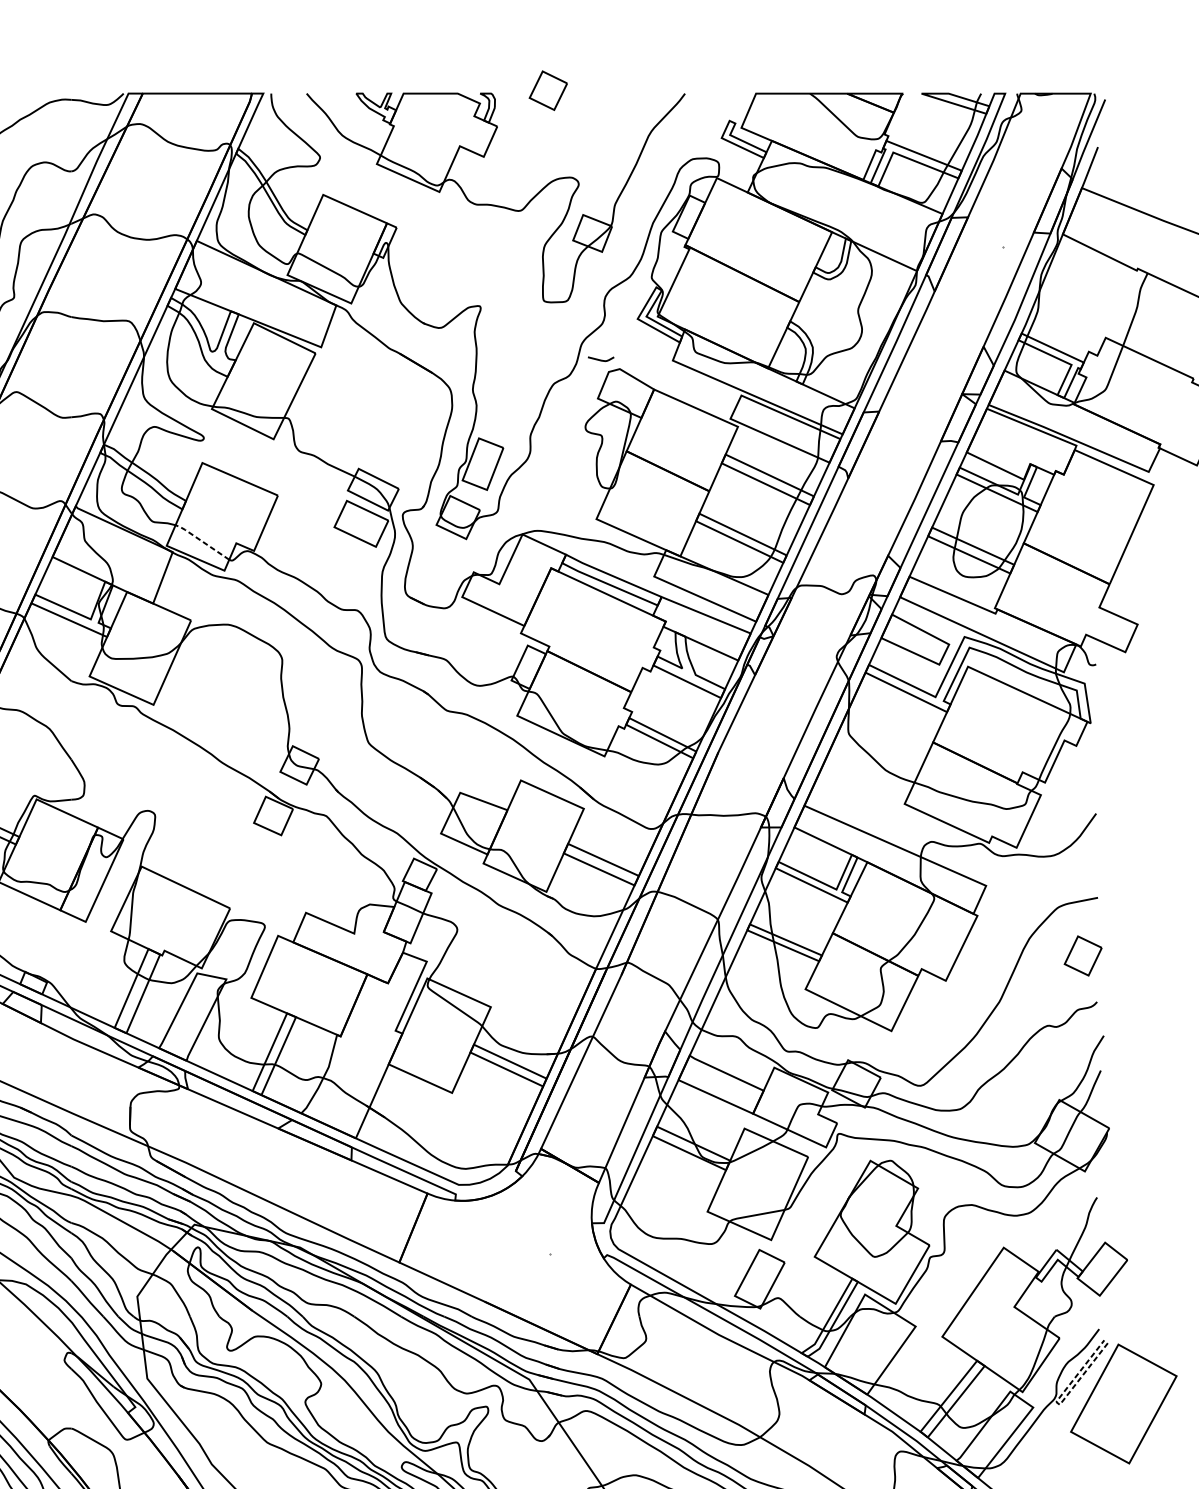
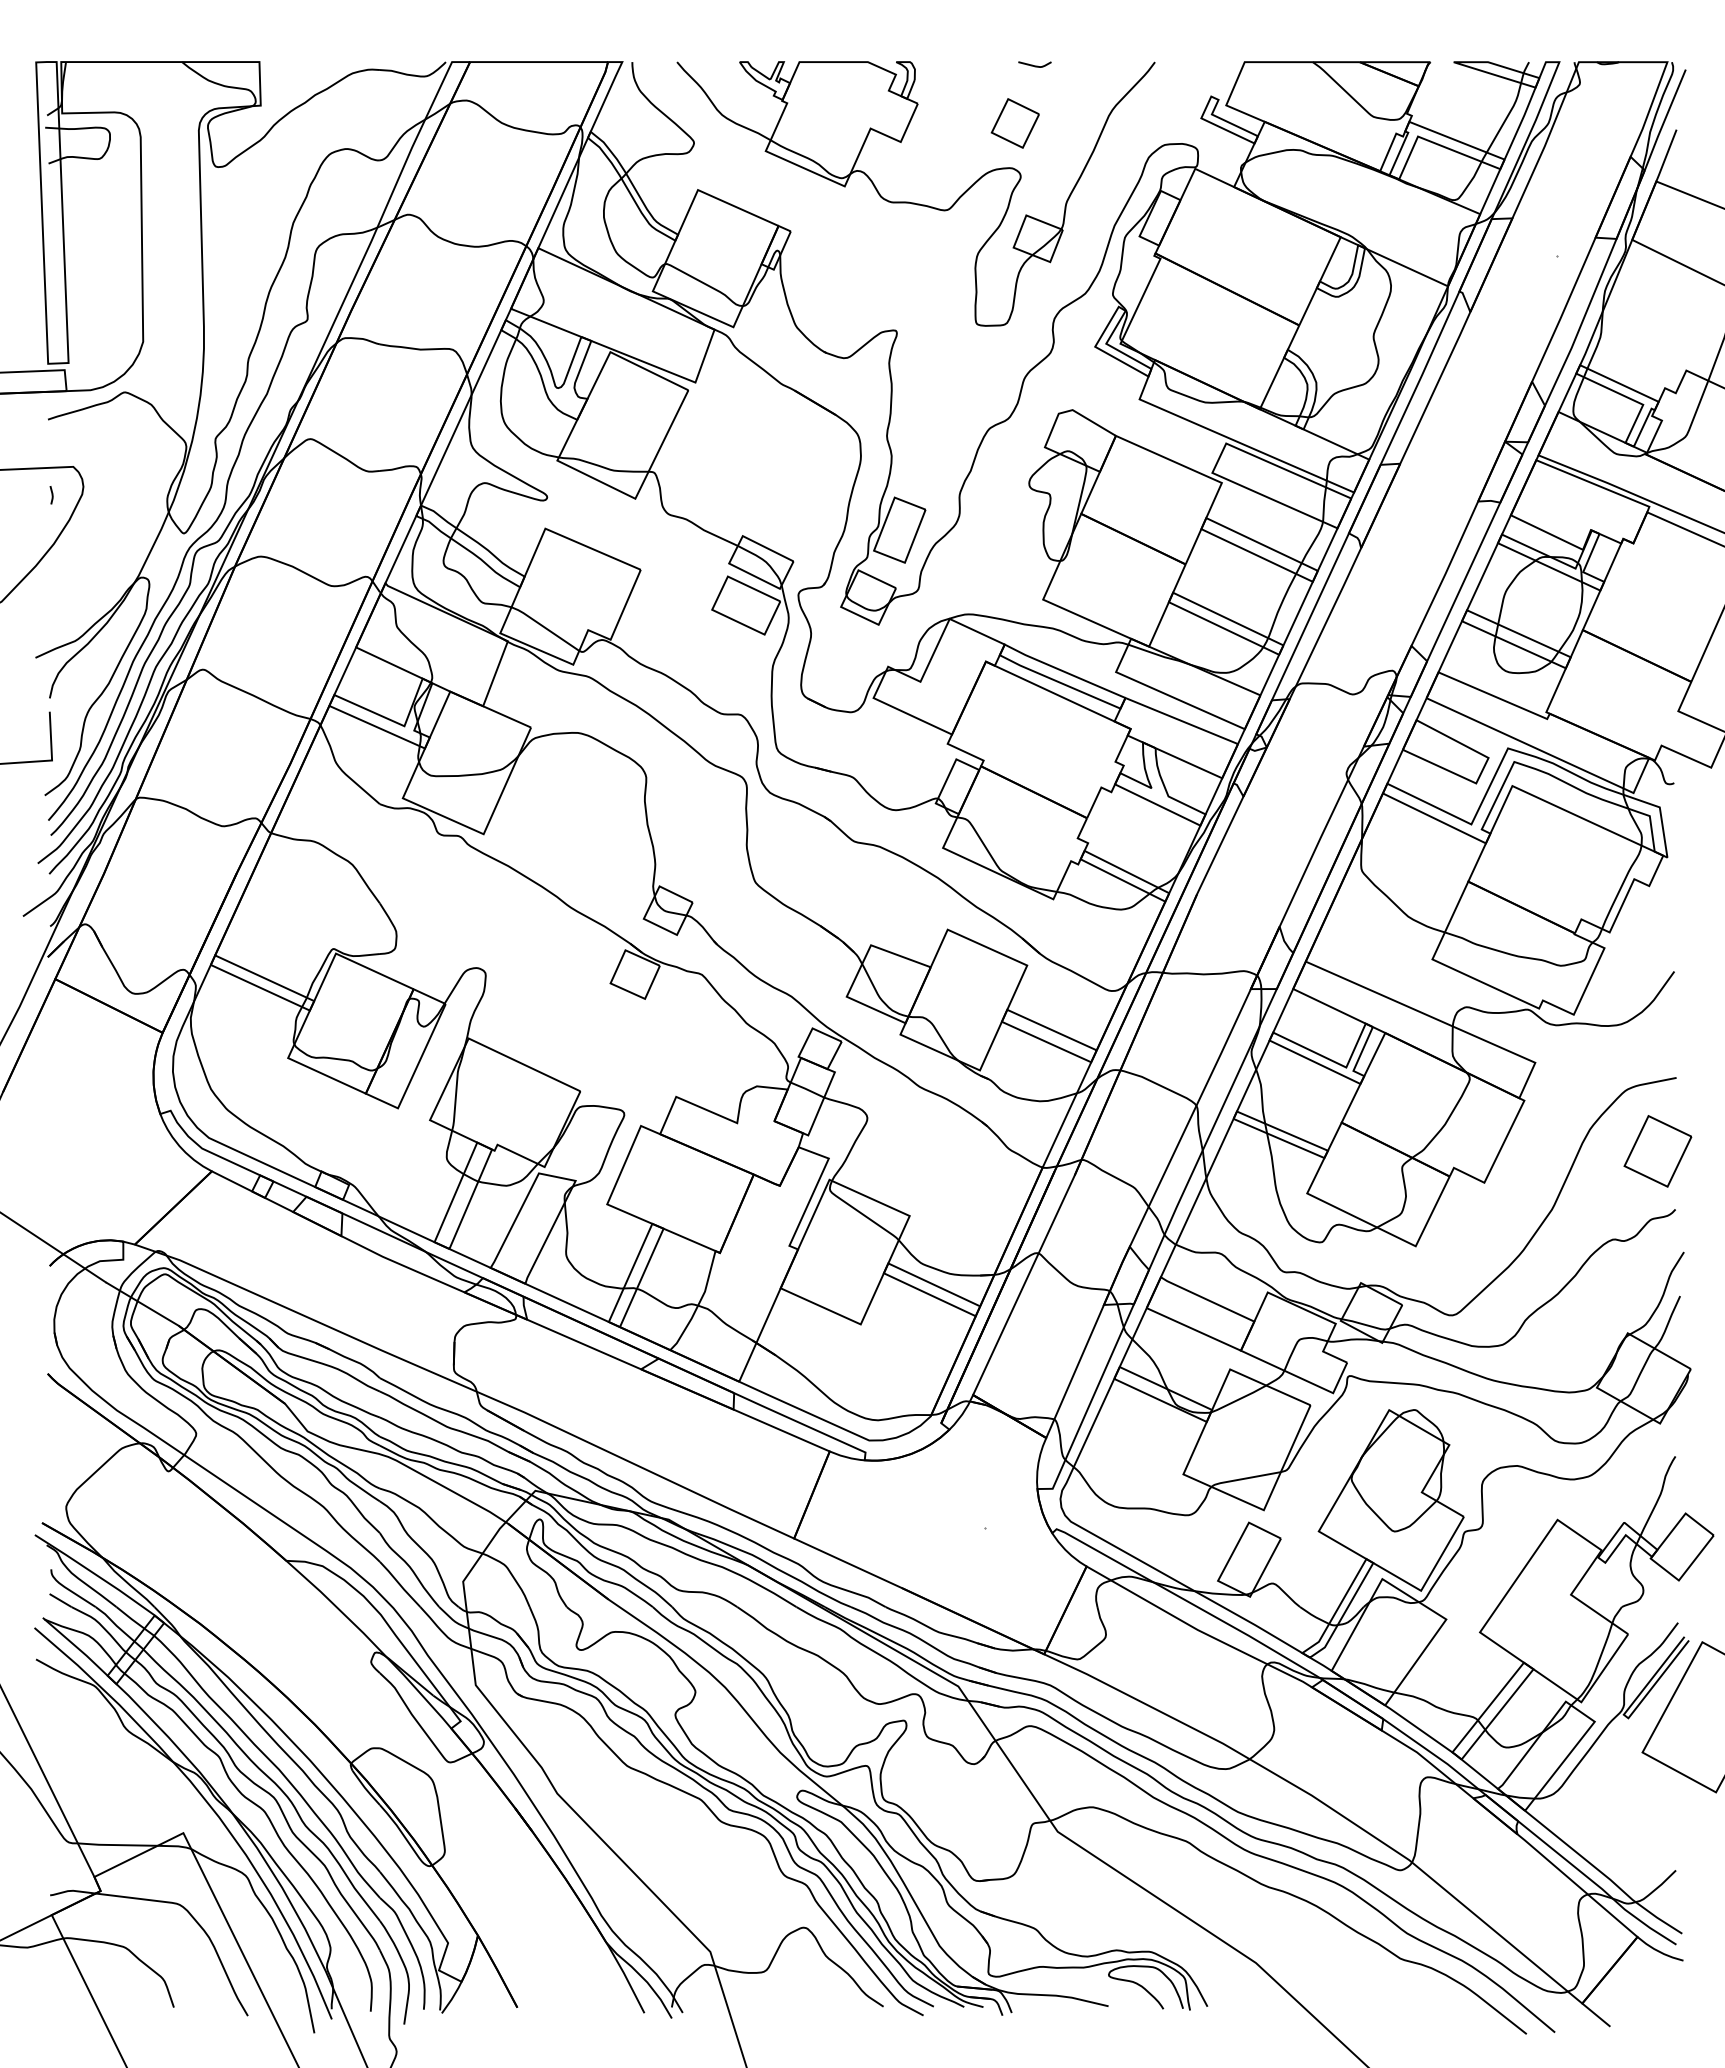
part: (547, 90) -> (1014, 123), moved
curve: (600, 359) -> (1034, 65), moved
line: (200, 541) -> (543, 627), dashed -> solid
part: (1082, 956) -> (1657, 1151), size x1.43
line: (1058, 1403) -> (1626, 1716), dashed -> solid

